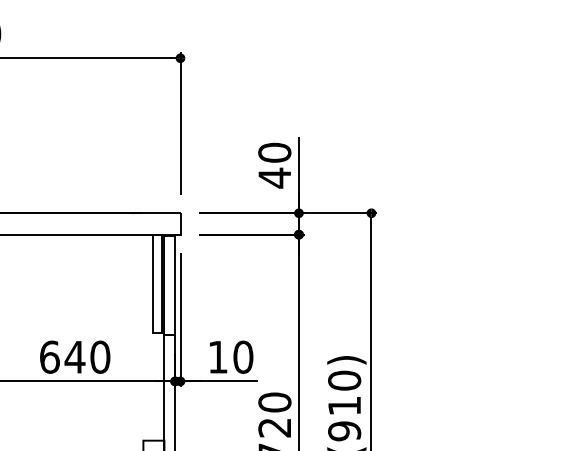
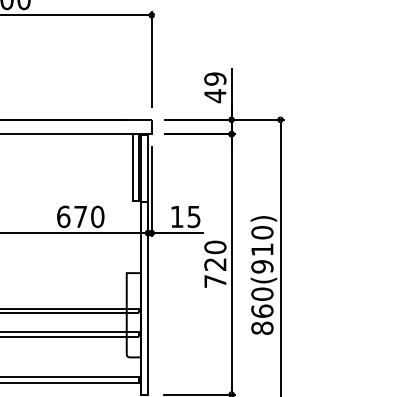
text: (275, 151) -> (215, 78), 40 -> 49
text: (74, 356) -> (80, 216), 640 -> 670
text: (242, 356) -> (193, 216), 10 -> 15

